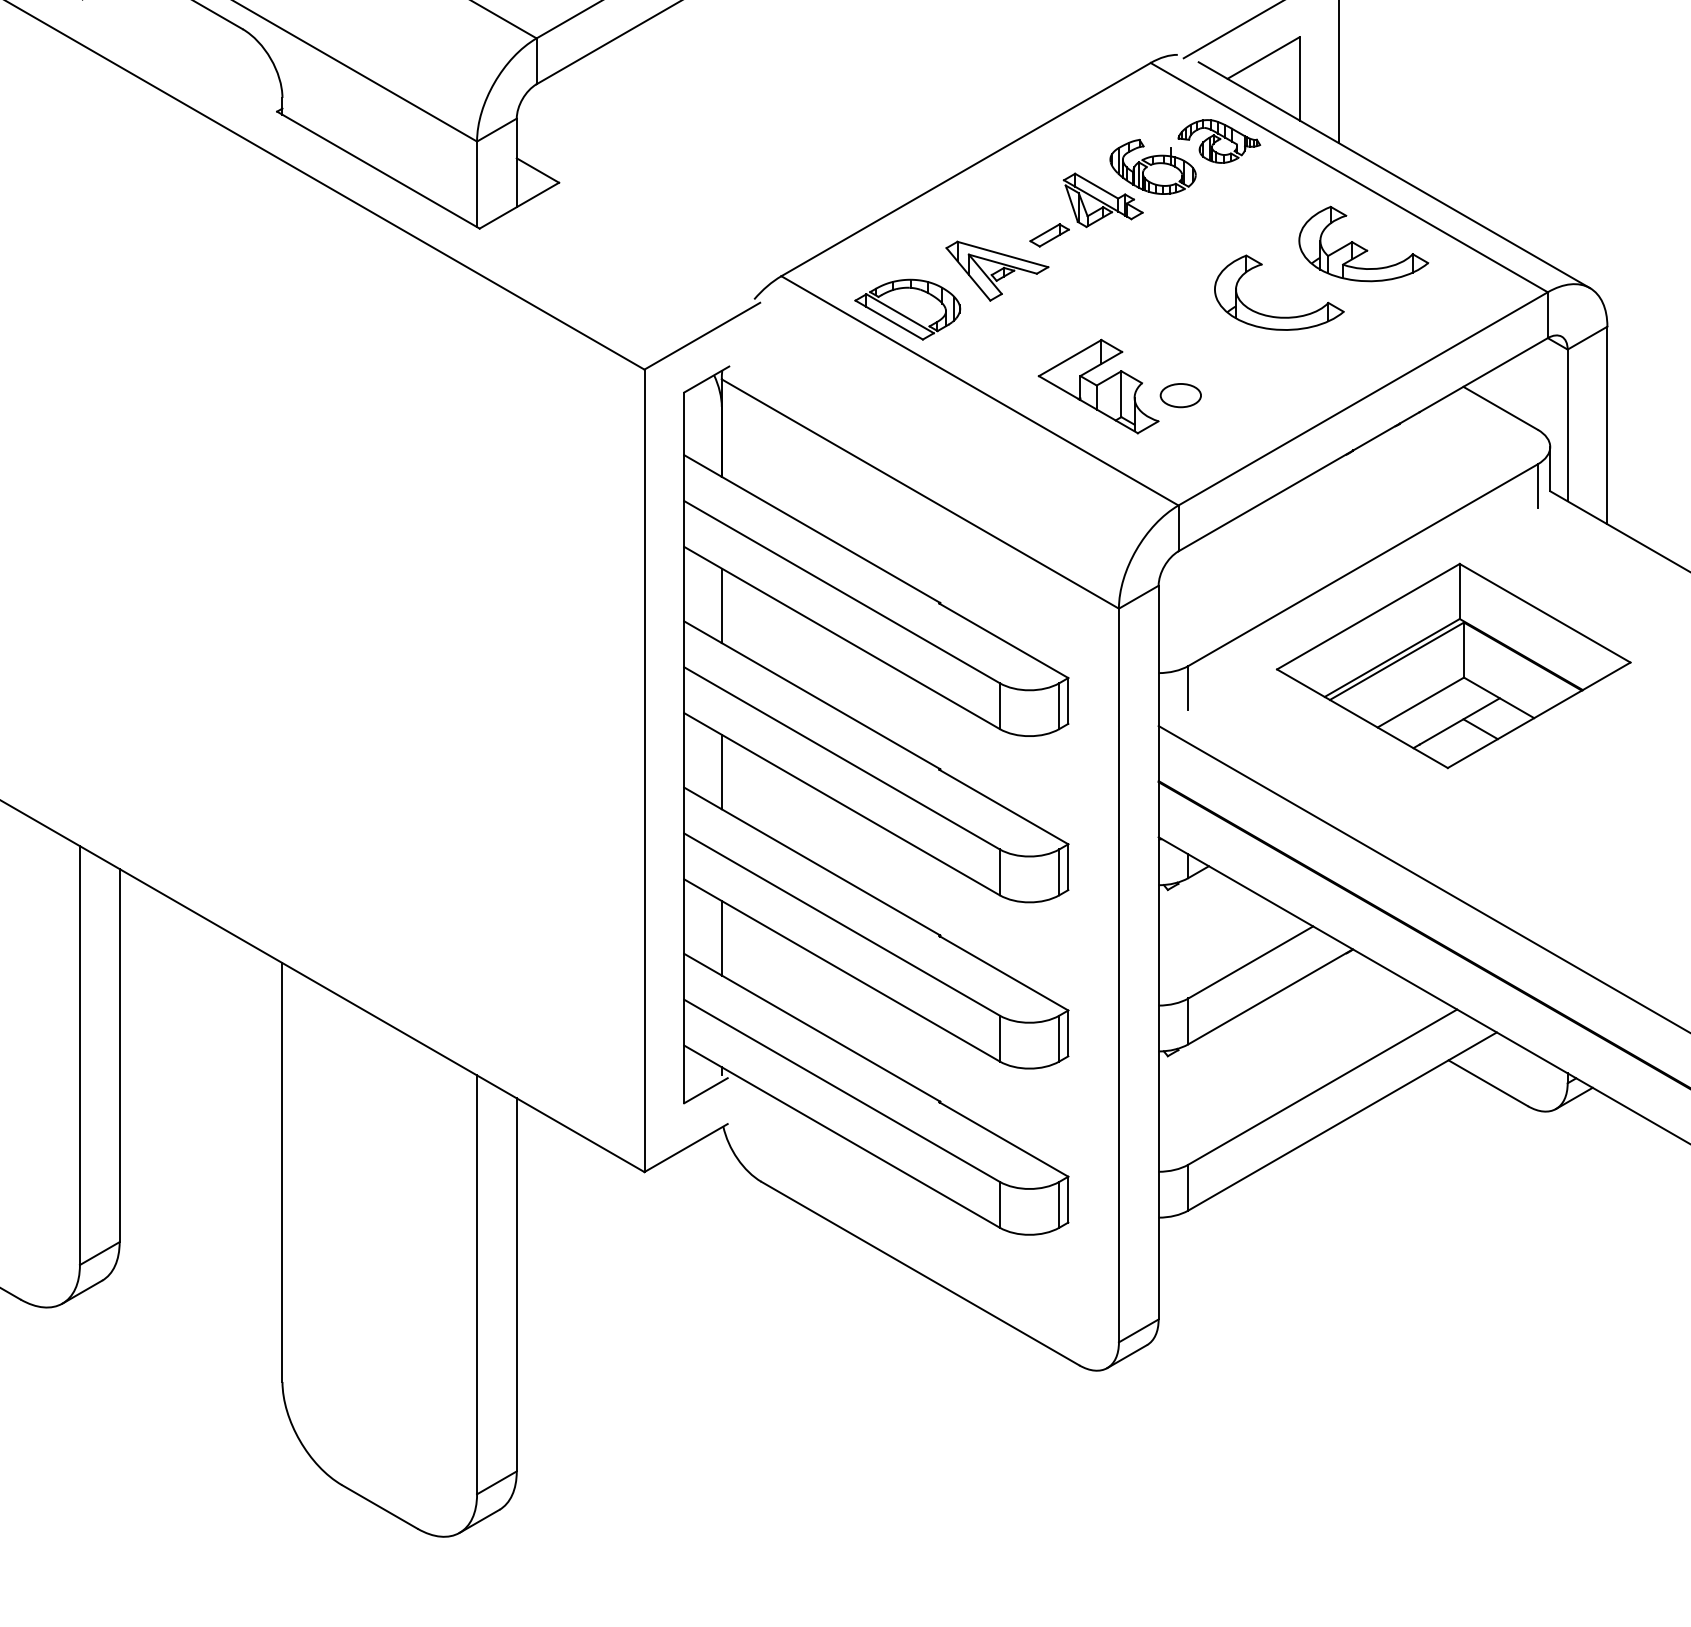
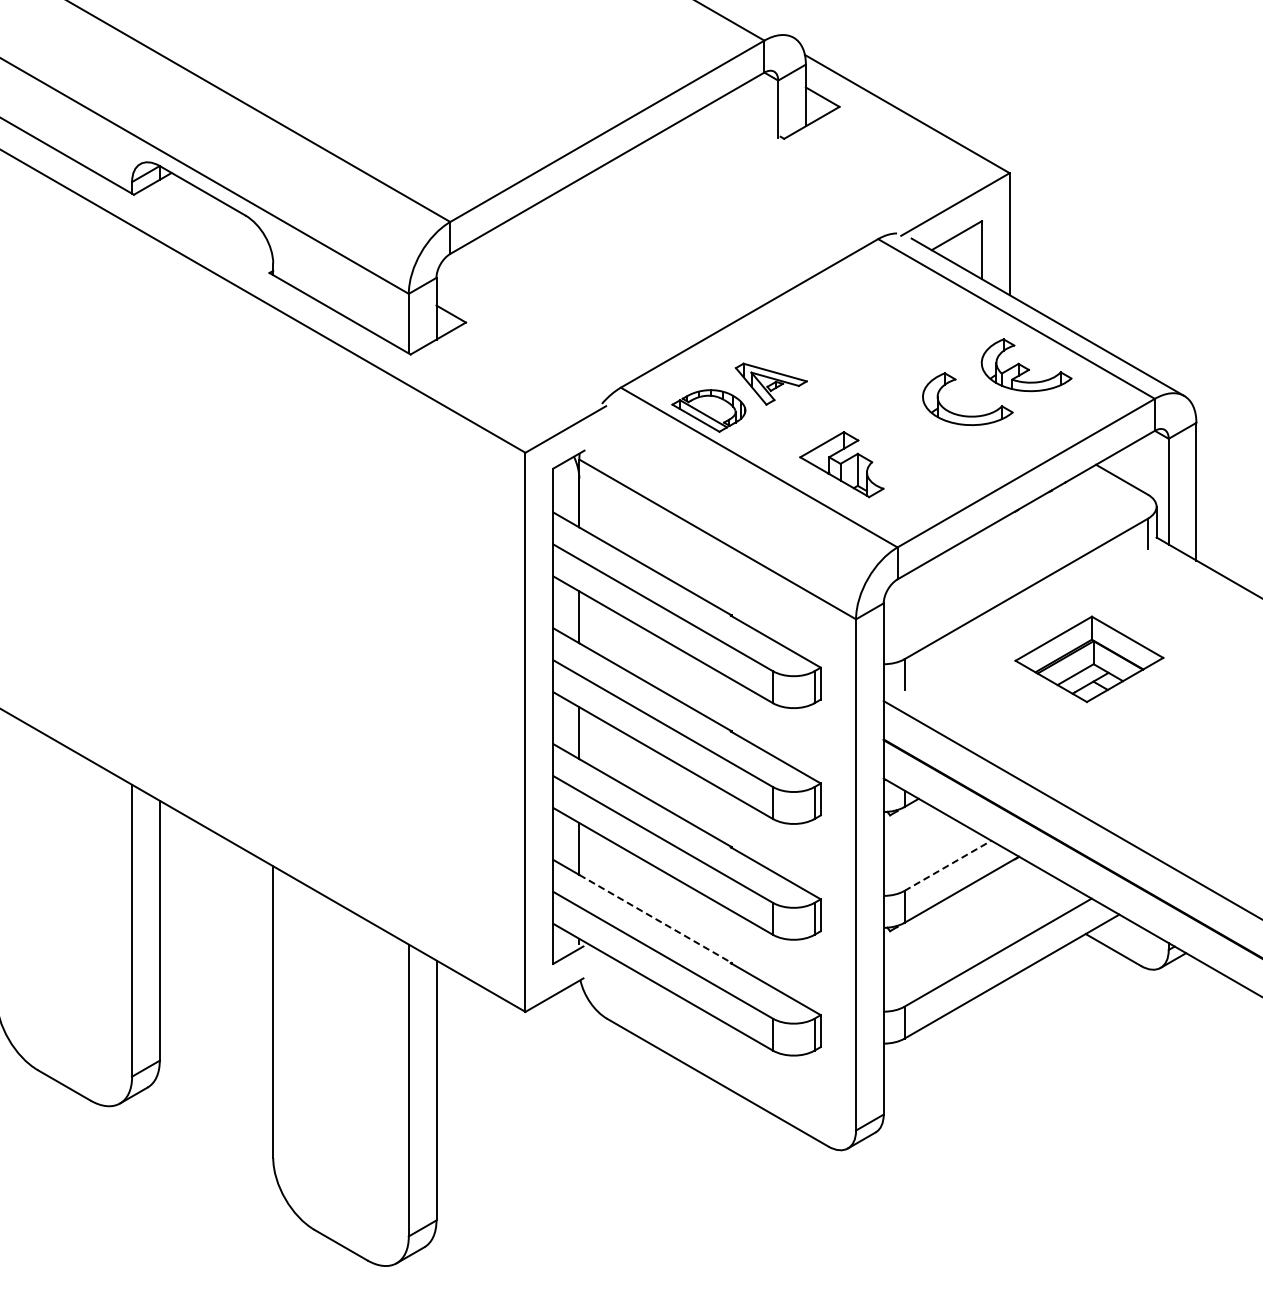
part: (1145, 184) -> (874, 323), removed
part: (1181, 395) -> (899, 470), removed
part: (1453, 666) -> (1089, 659), size x0.6
line: (1251, 961) -> (948, 865), solid -> dashed
line: (831, 1038) -> (655, 918), solid -> dashed

